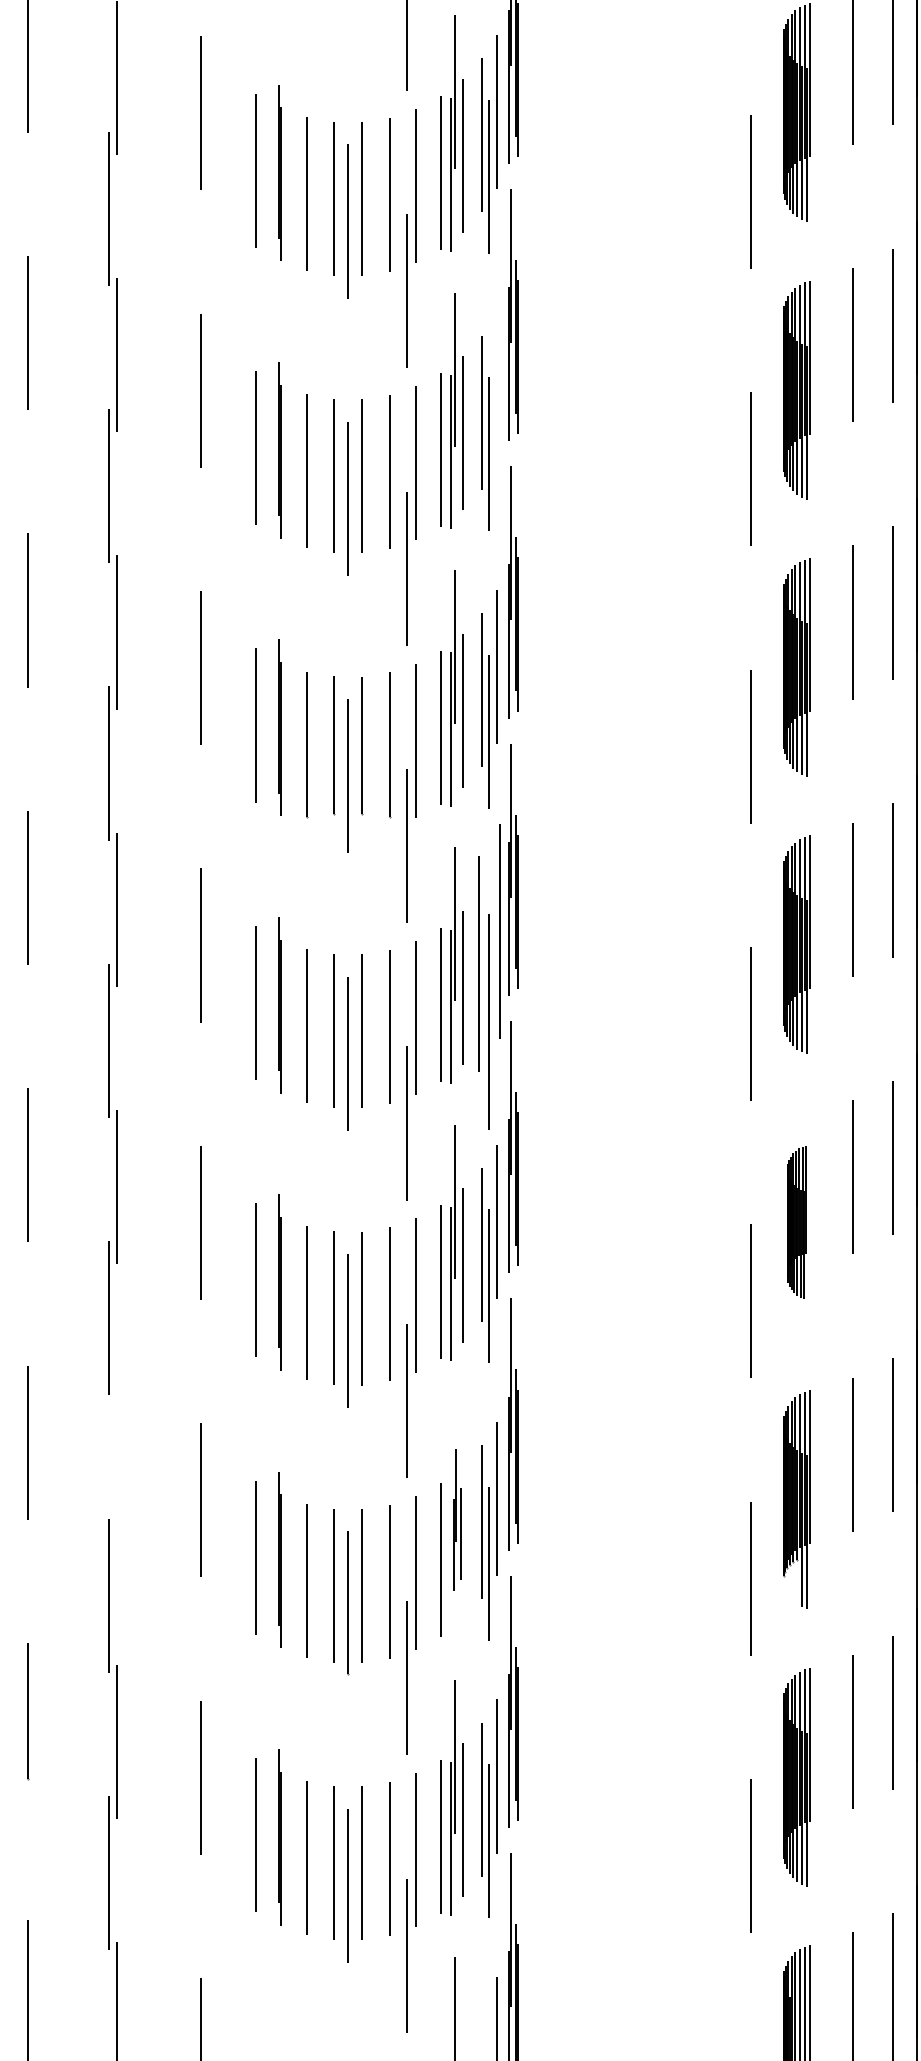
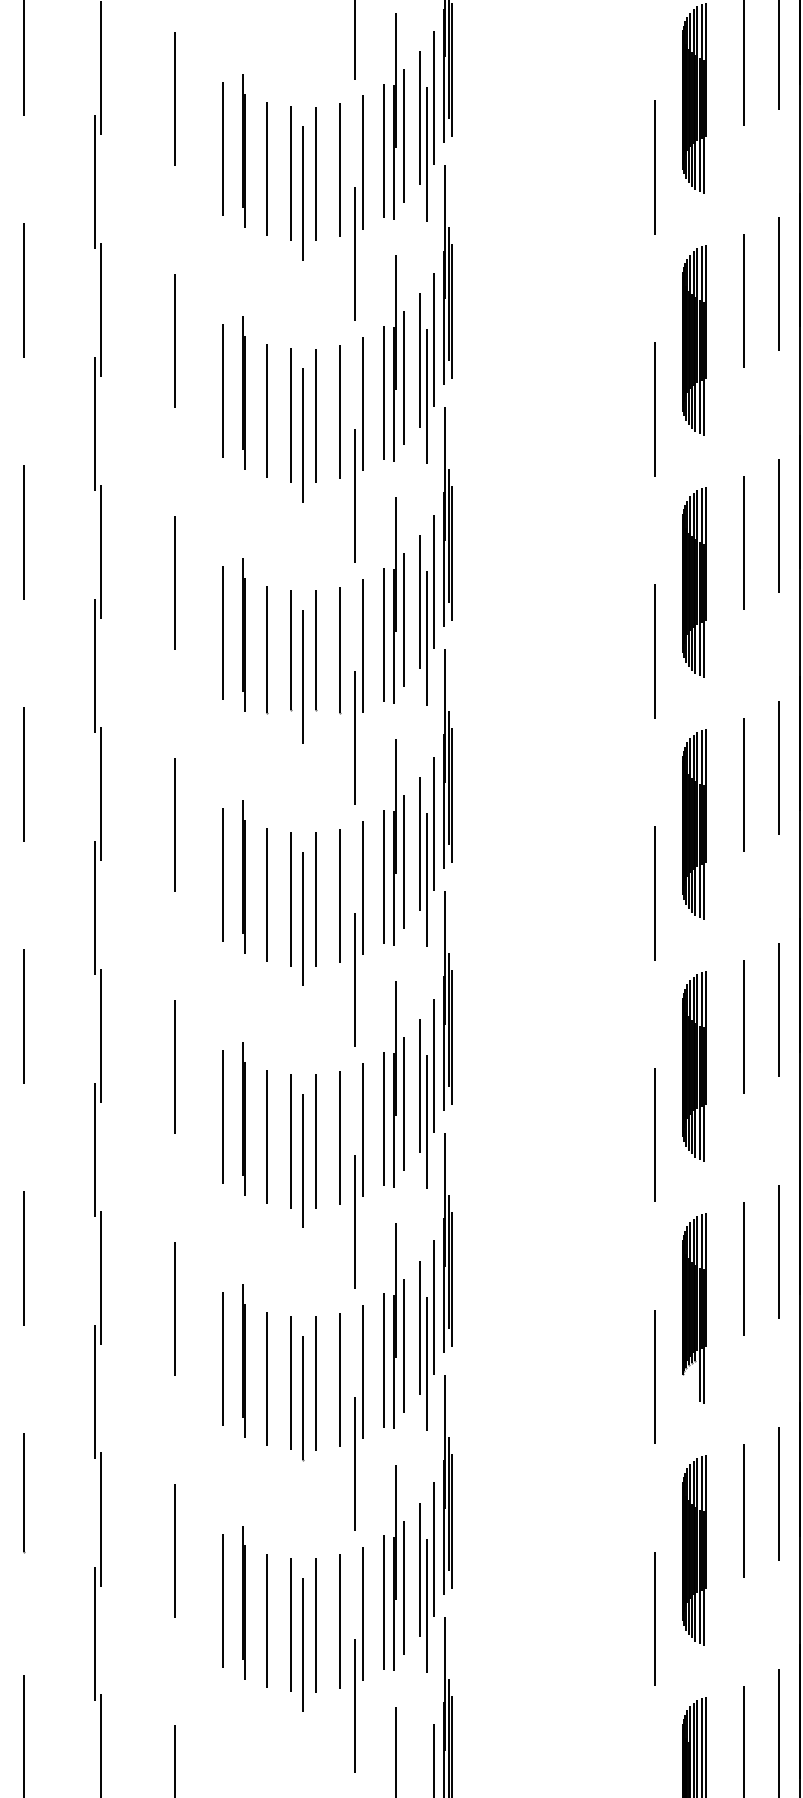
line: (497, 389) -> (433, 339), added
part: (489, 976) -> (426, 851), size x0.71
part: (796, 1222) -> (694, 1066), size x1.43
line: (116, 1464) -> (101, 1277), added
part: (456, 1520) -> (398, 1326), size x1.67

